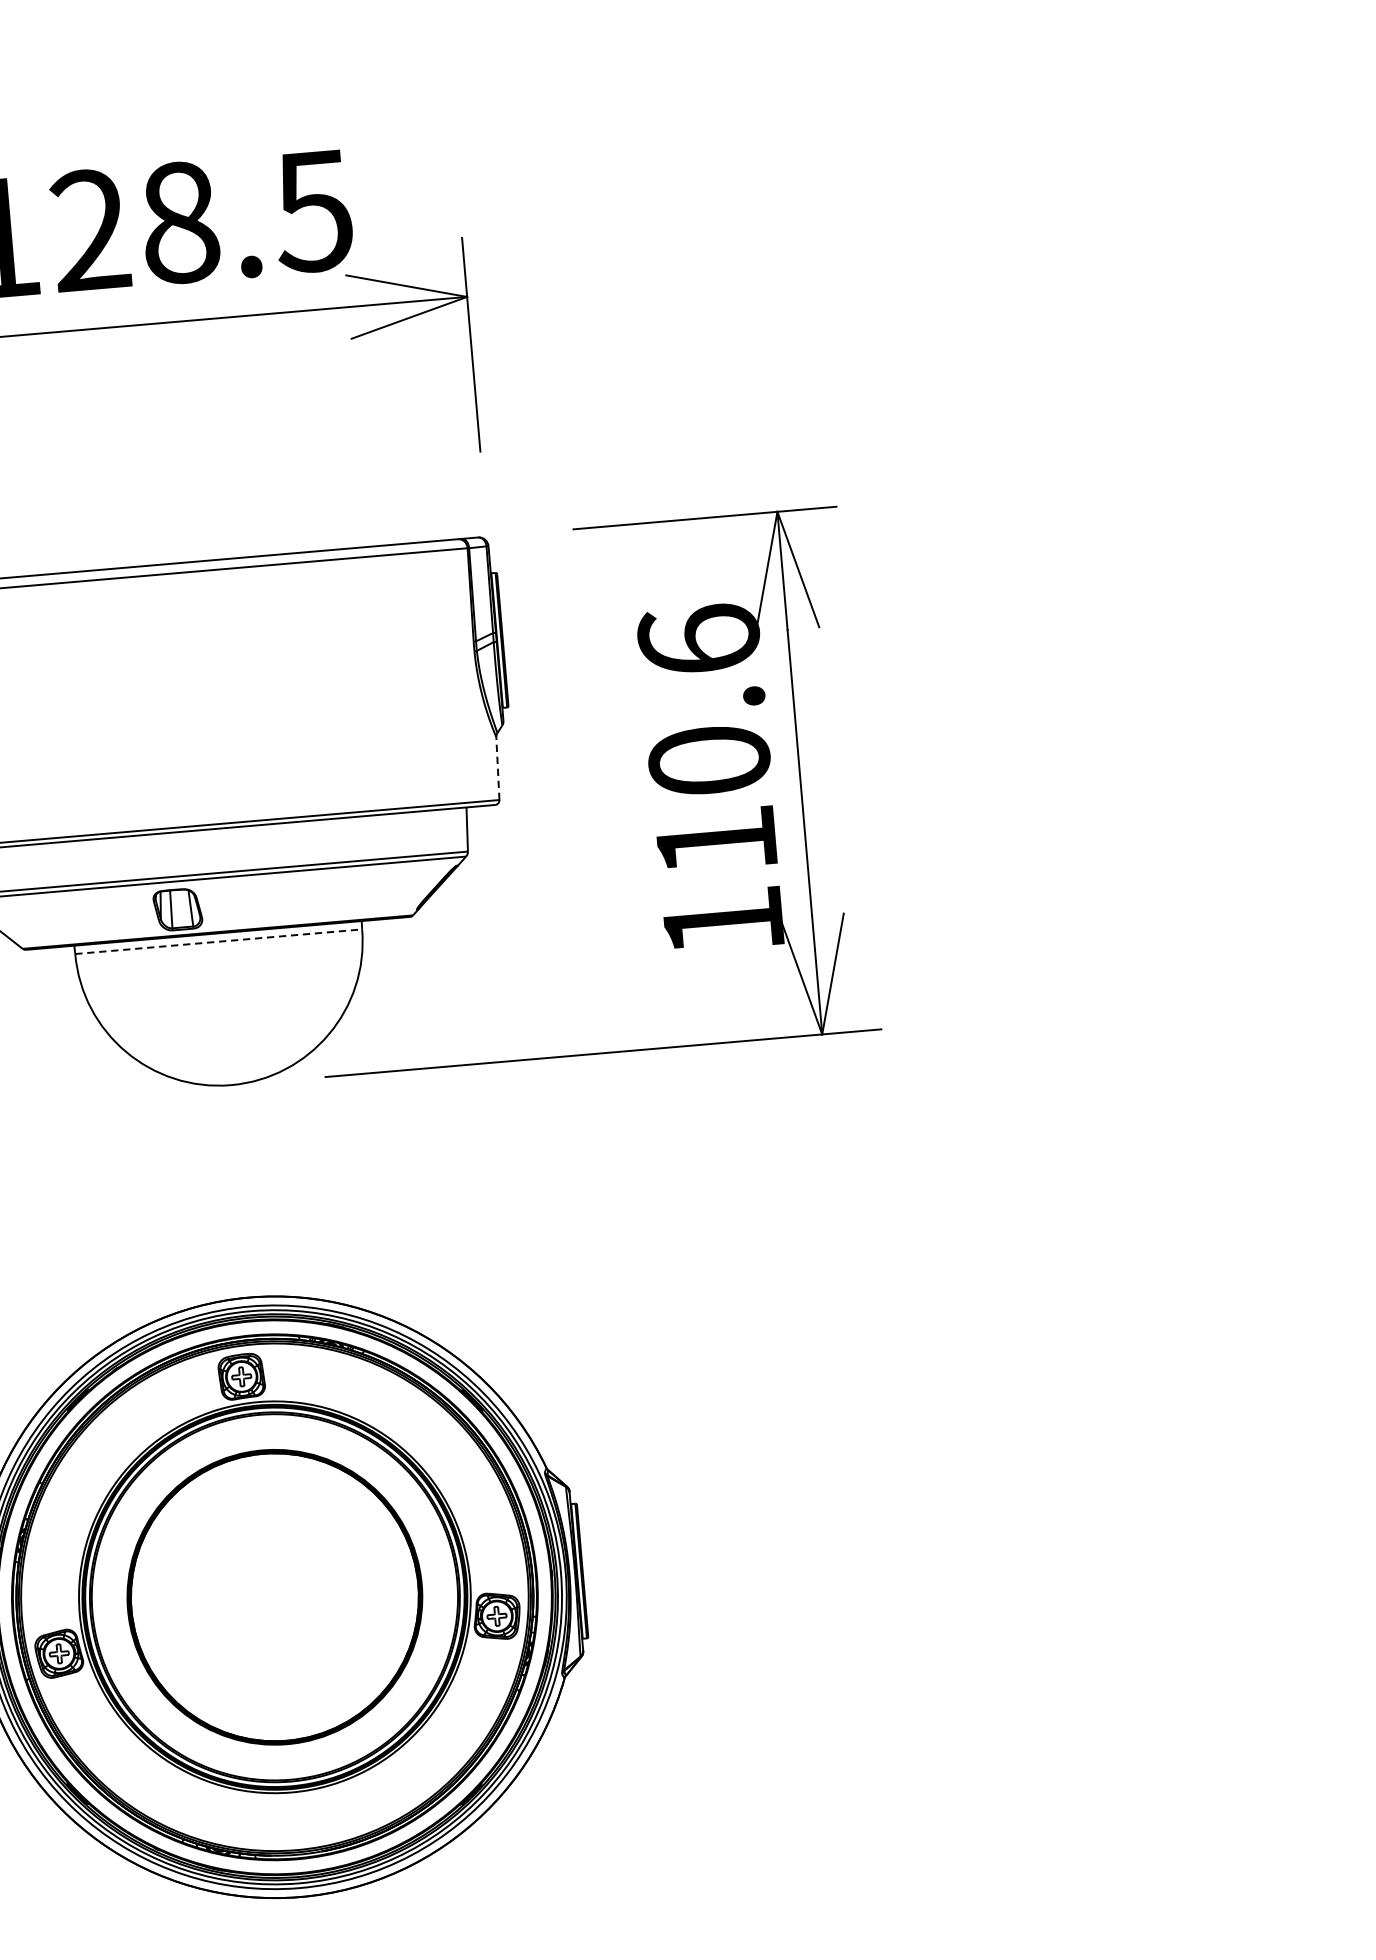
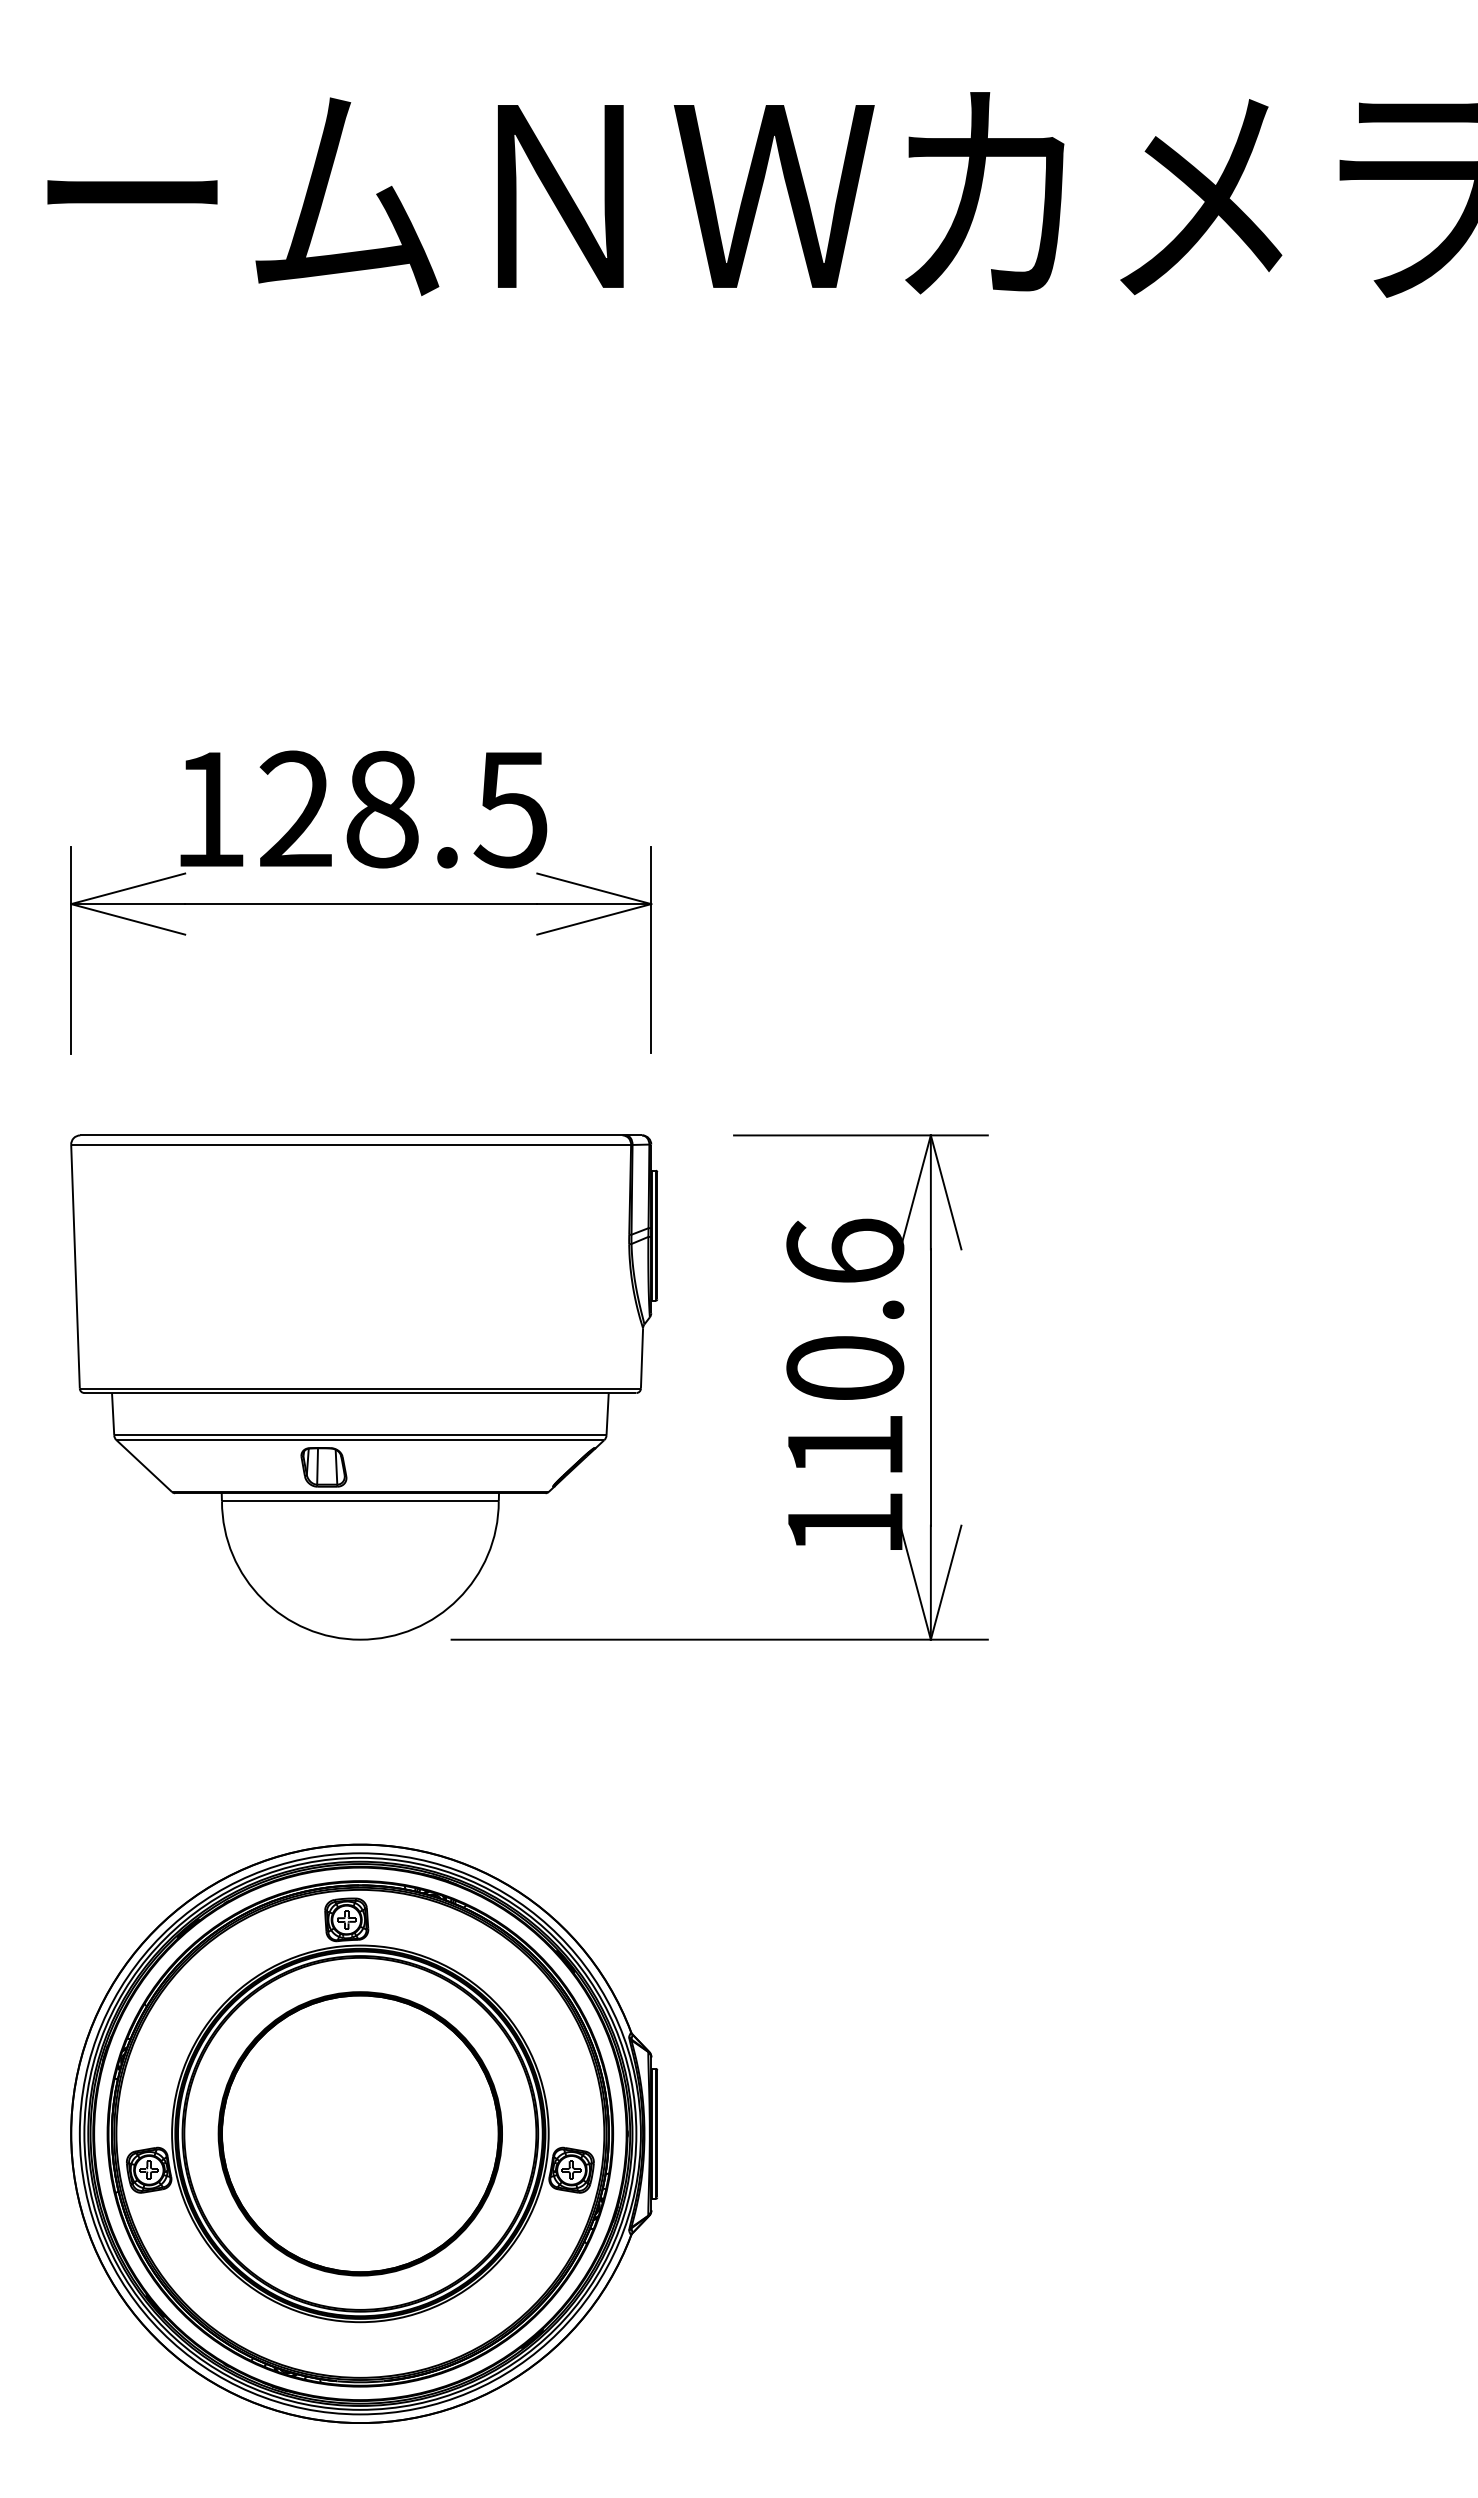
line: (498, 767) -> (642, 1357), dashed -> solid
line: (218, 941) -> (360, 1501), dashed -> solid

